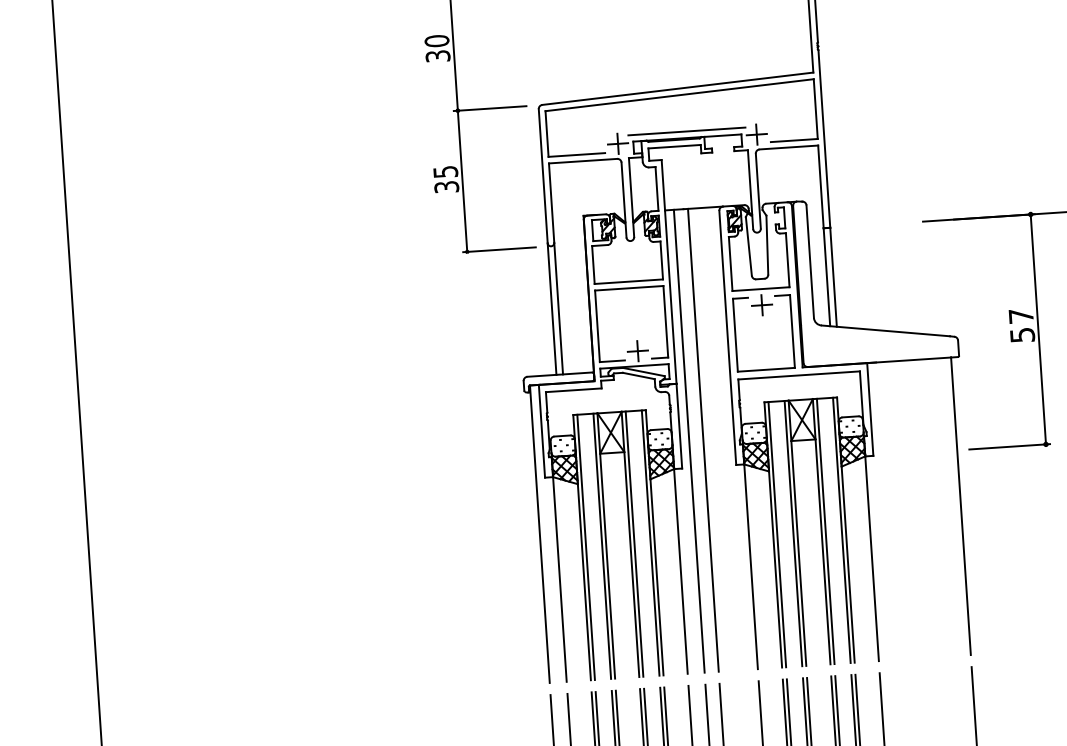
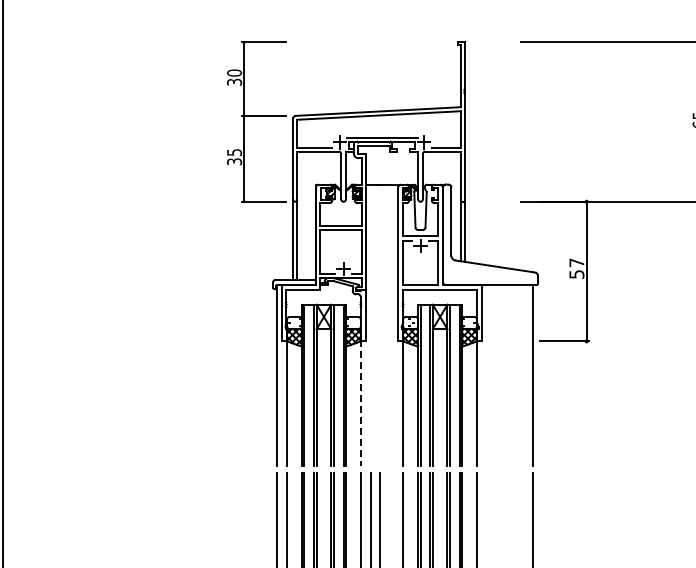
line: (703, 439) -> (379, 324), removed
line: (689, 440) -> (371, 324), removed
line: (680, 571) -> (360, 403), solid -> dashed

